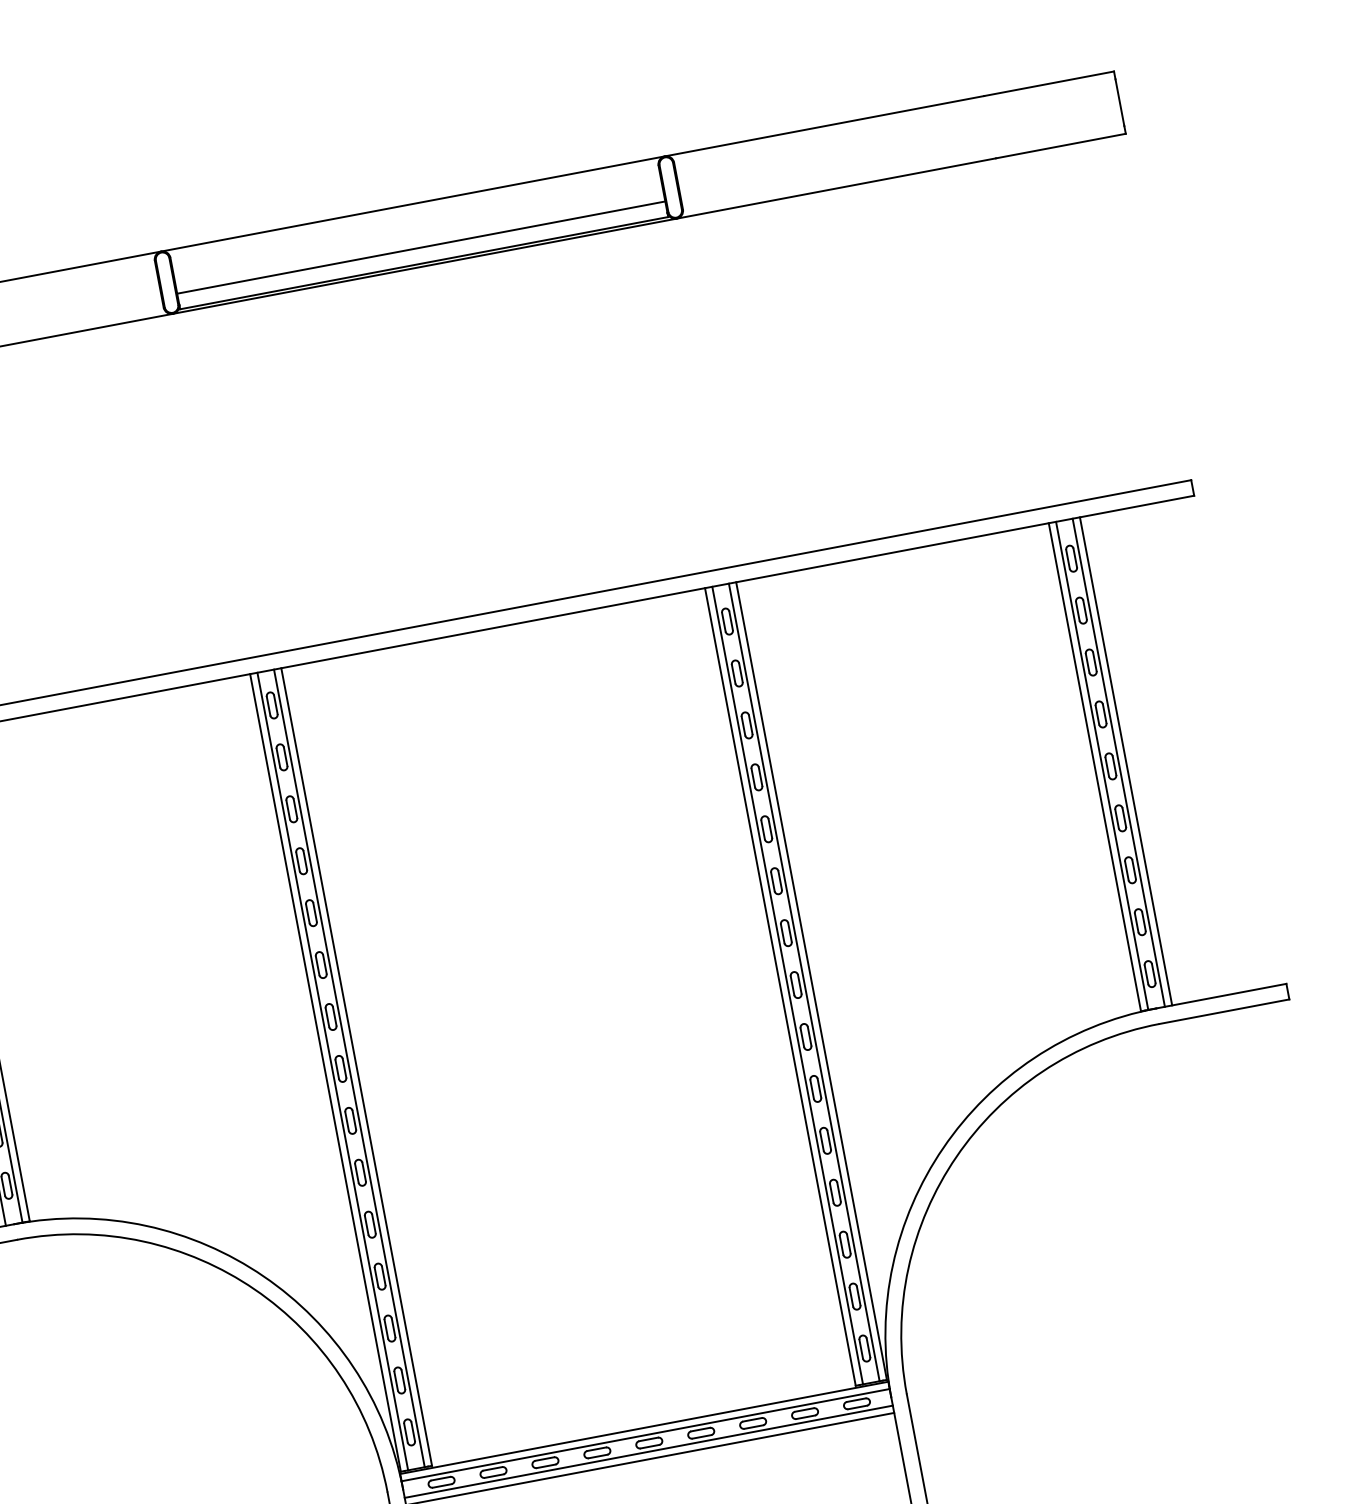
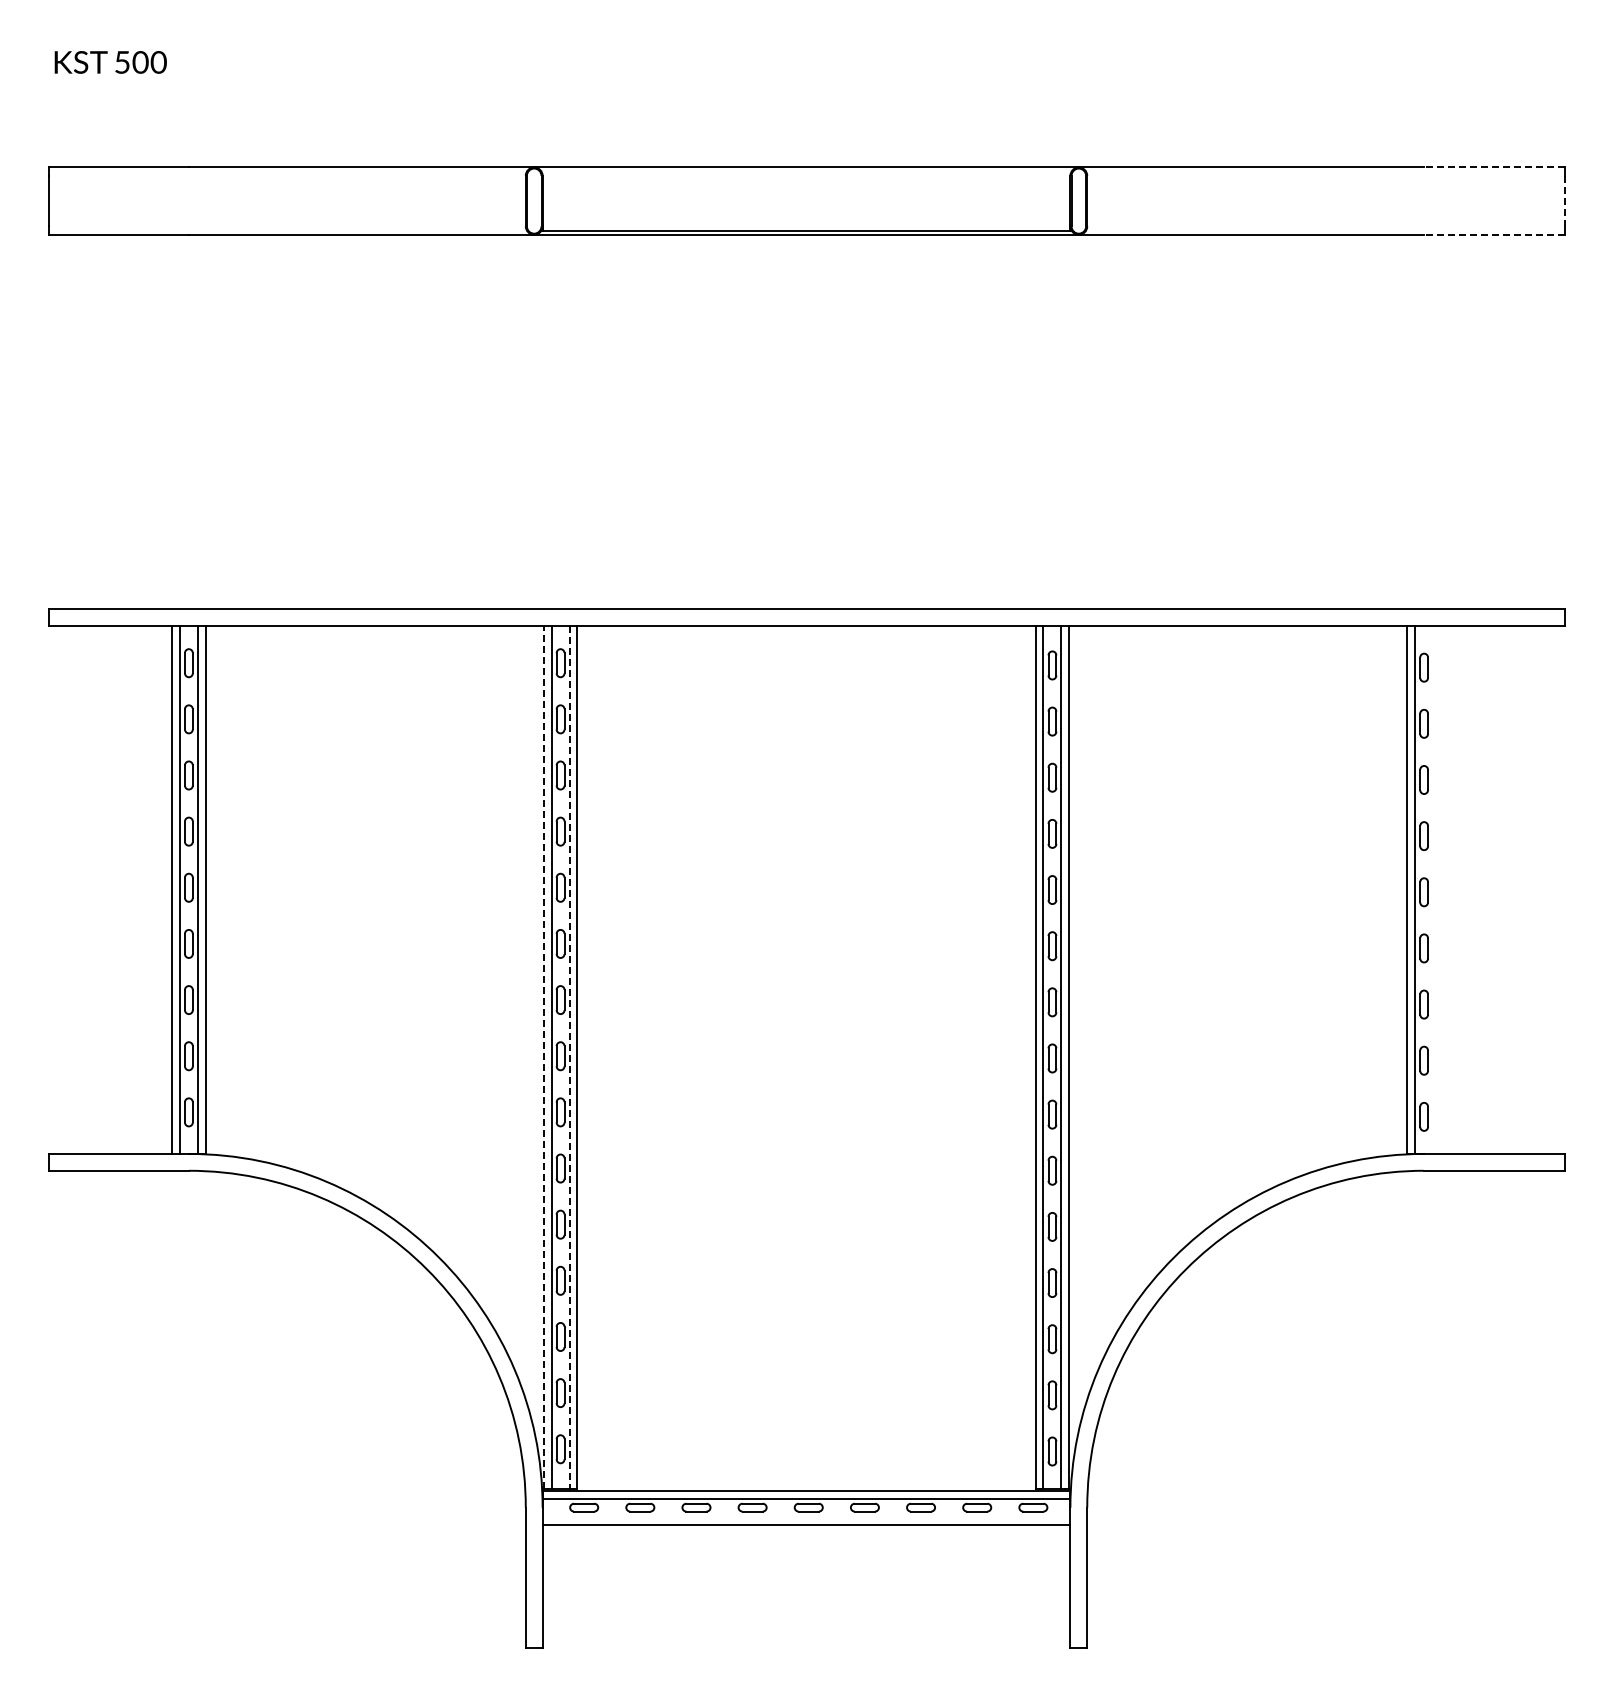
line: (1048, 83) -> (1493, 167), solid -> dashed
line: (1119, 103) -> (1564, 201), solid -> dashed
line: (1060, 145) -> (1493, 234), solid -> dashed
line: (421, 247) -> (806, 214), removed
line: (1125, 760) -> (1440, 889), removed
line: (1119, 762) -> (1433, 889), removed
line: (349, 1068) -> (569, 1057), solid -> dashed
line: (325, 1072) -> (543, 1056), solid -> dashed
line: (648, 1451) -> (806, 1516), removed

